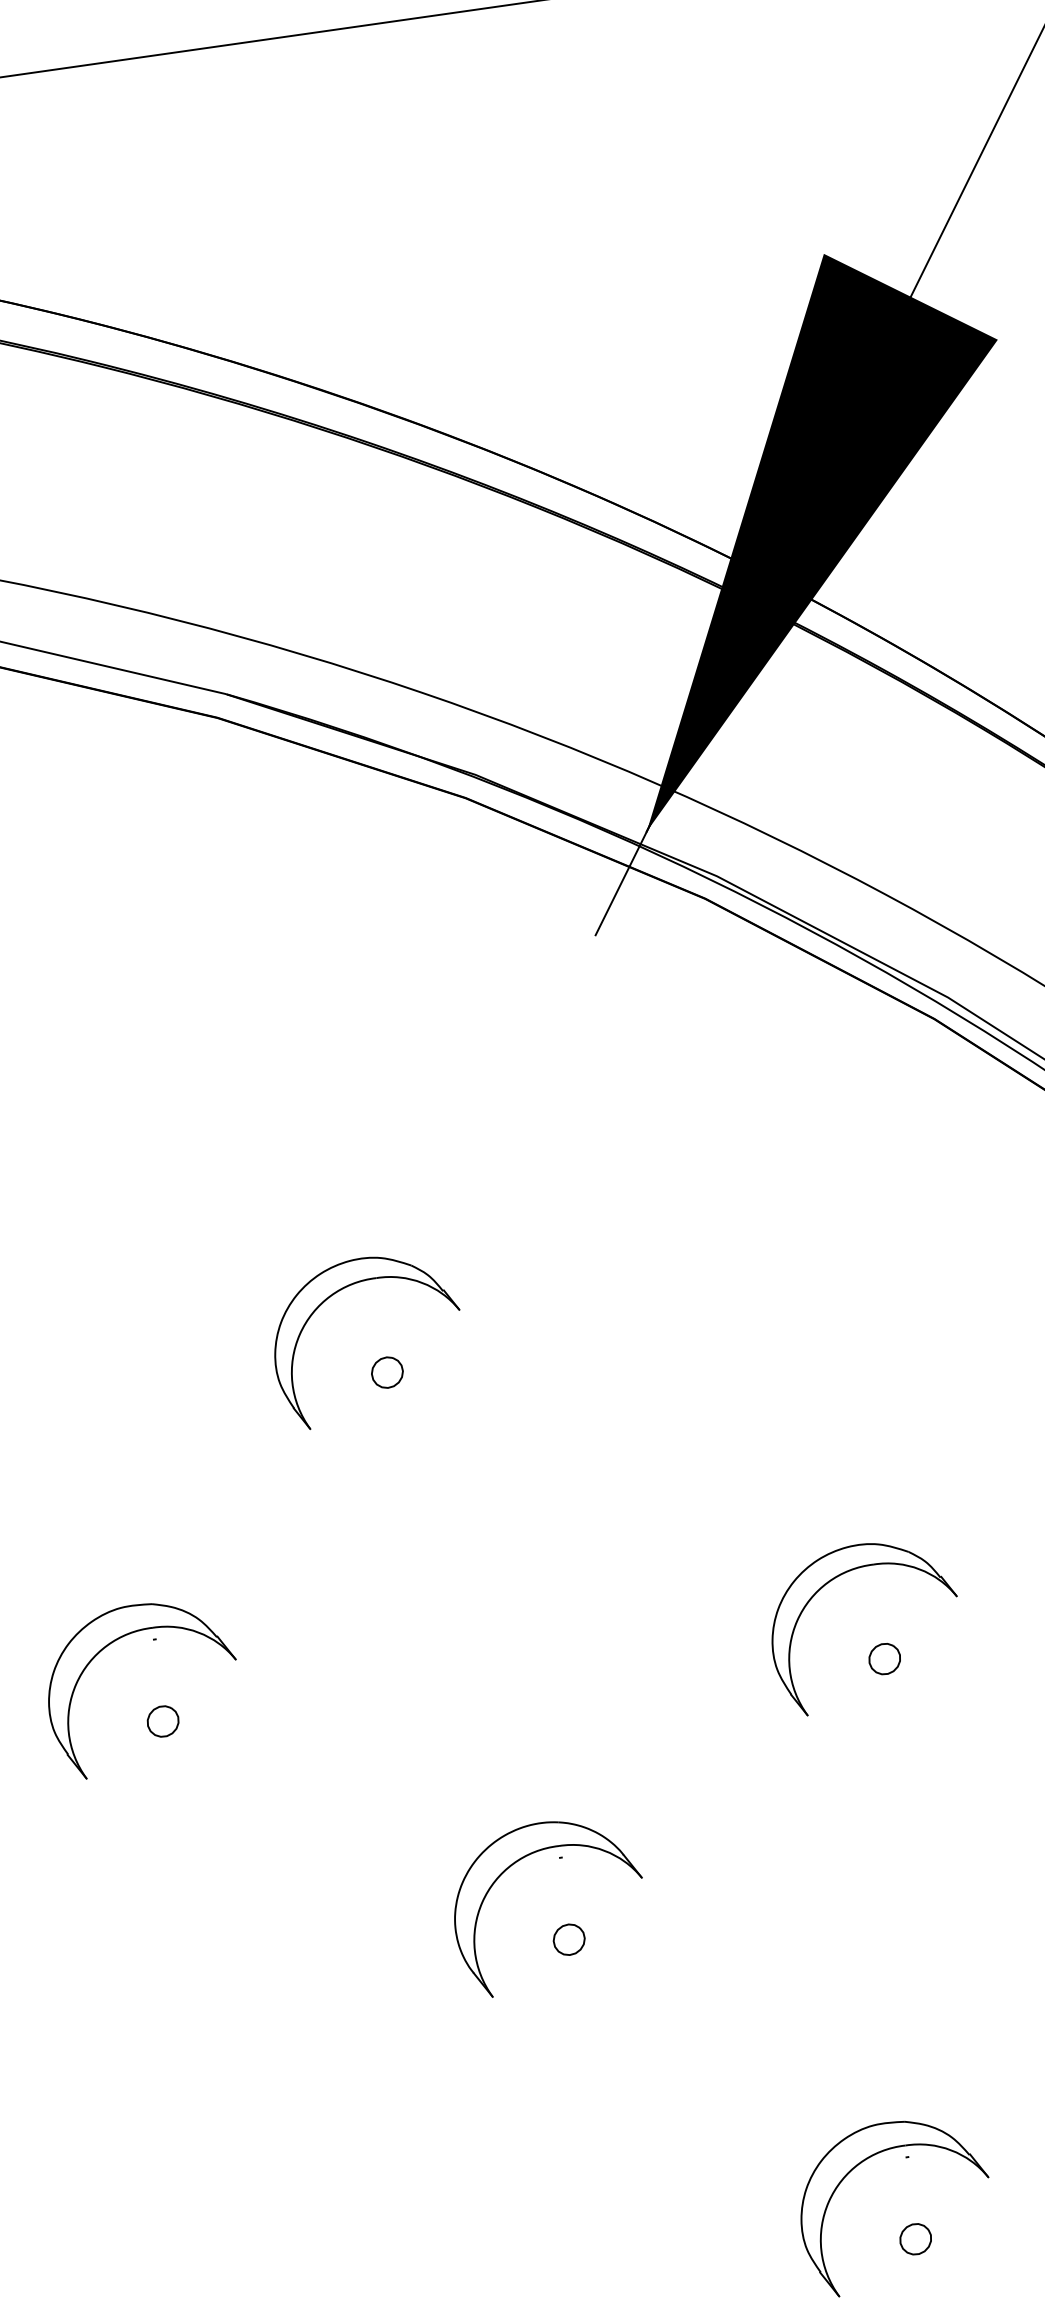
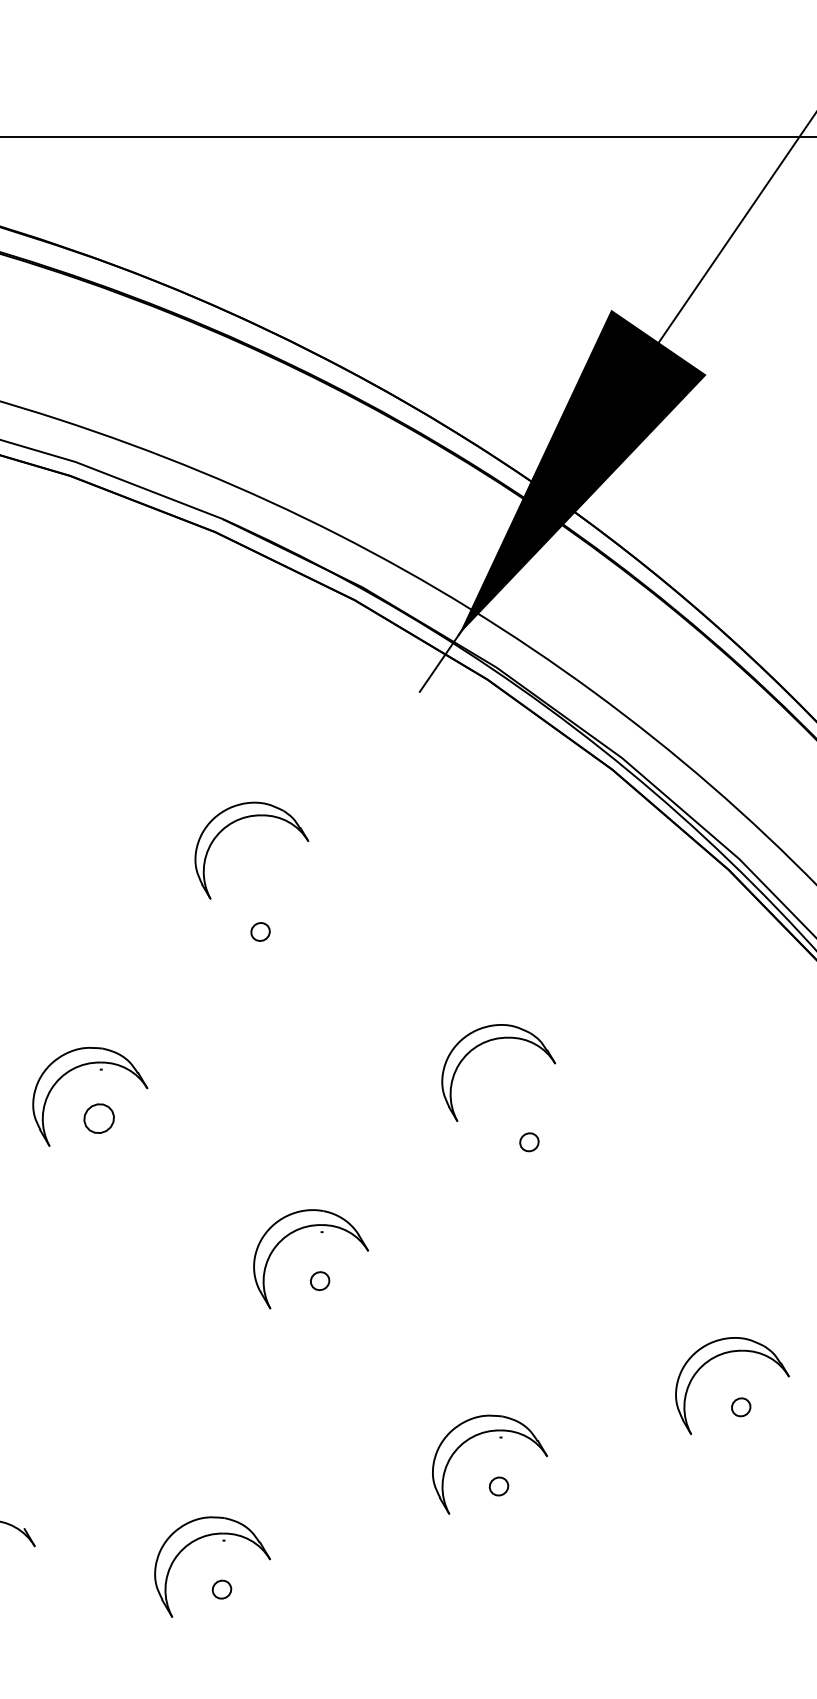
part: (337, 1294) -> (237, 821), moved
part: (836, 1579) -> (485, 1043), moved
part: (163, 1721) -> (99, 1118), size x1.6

